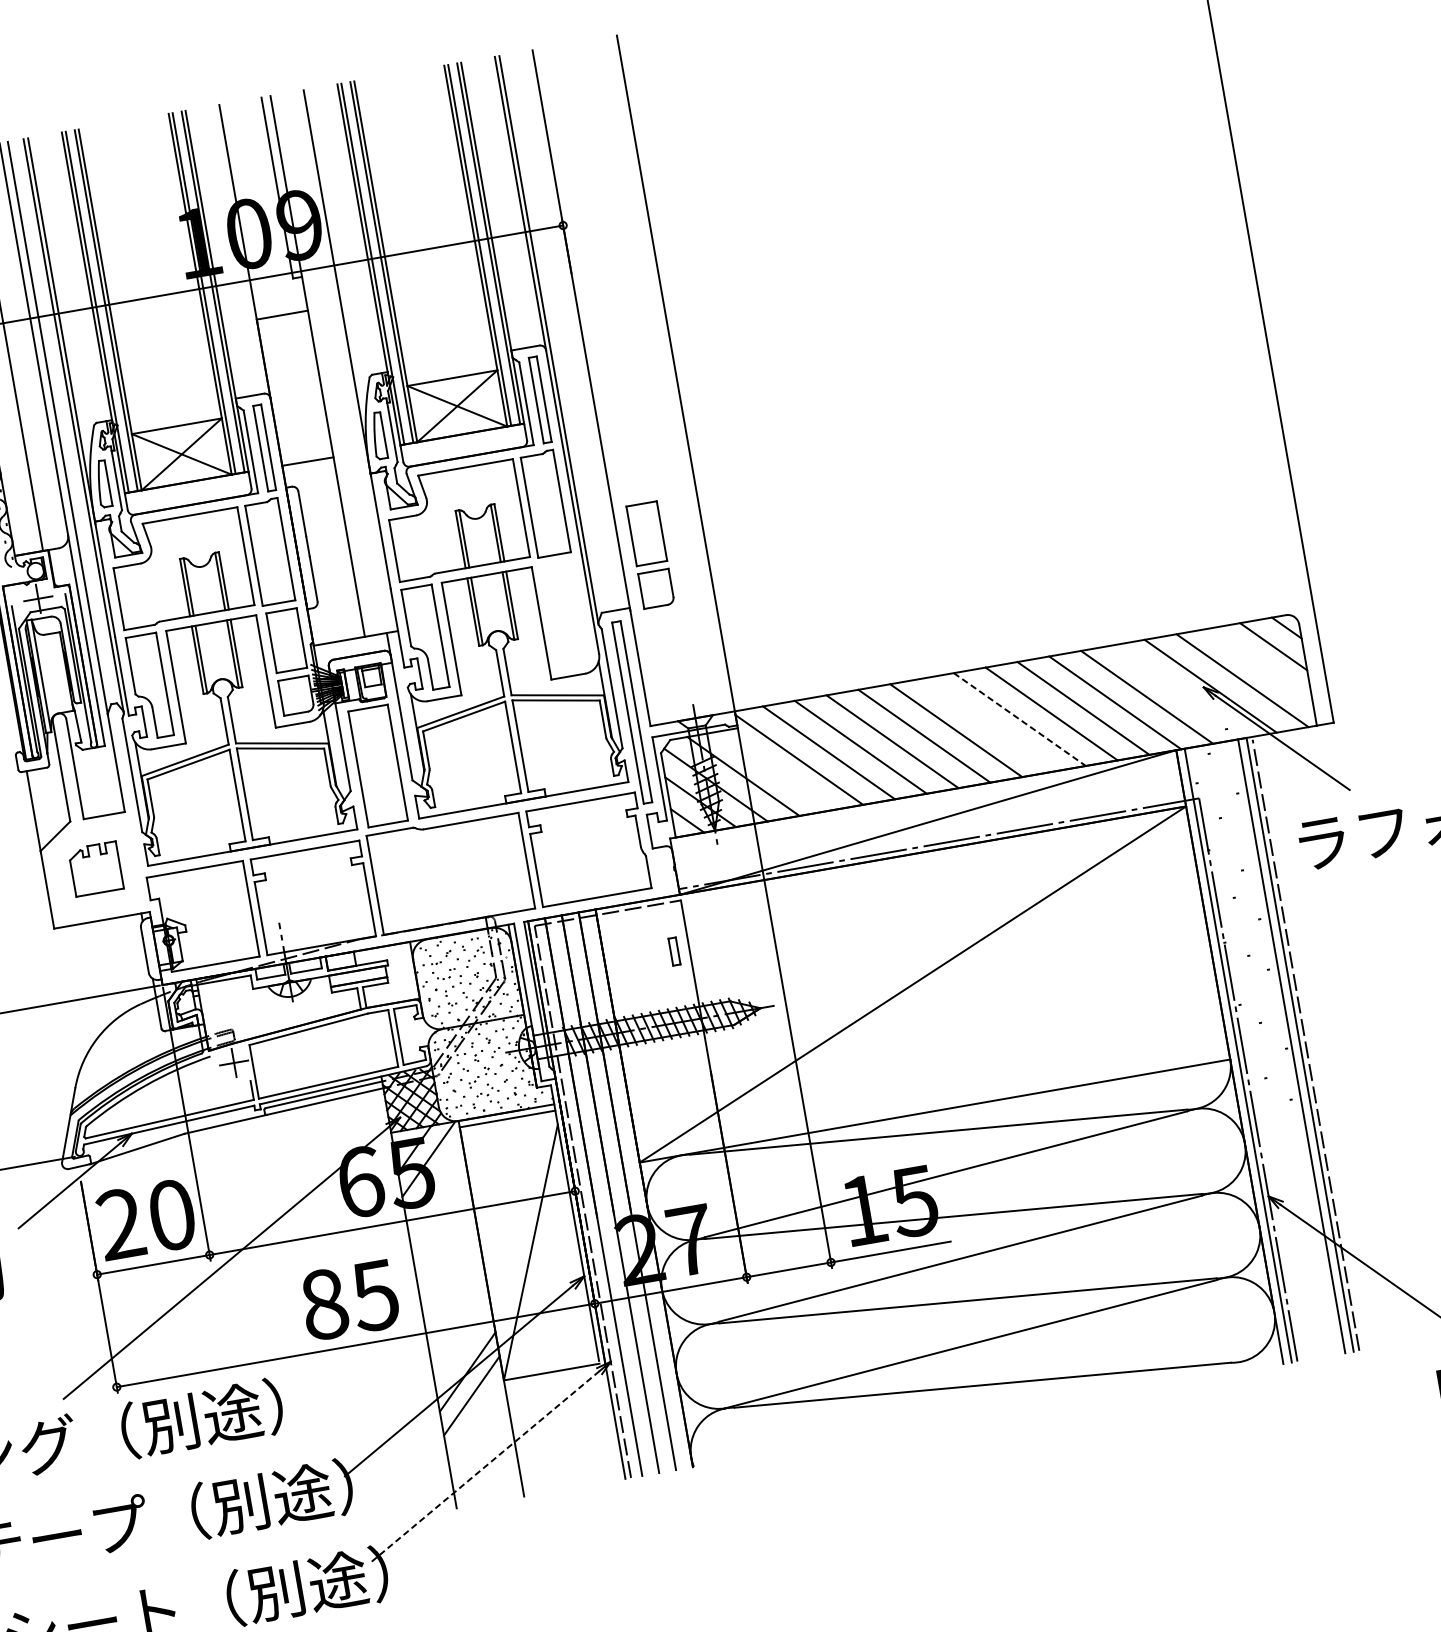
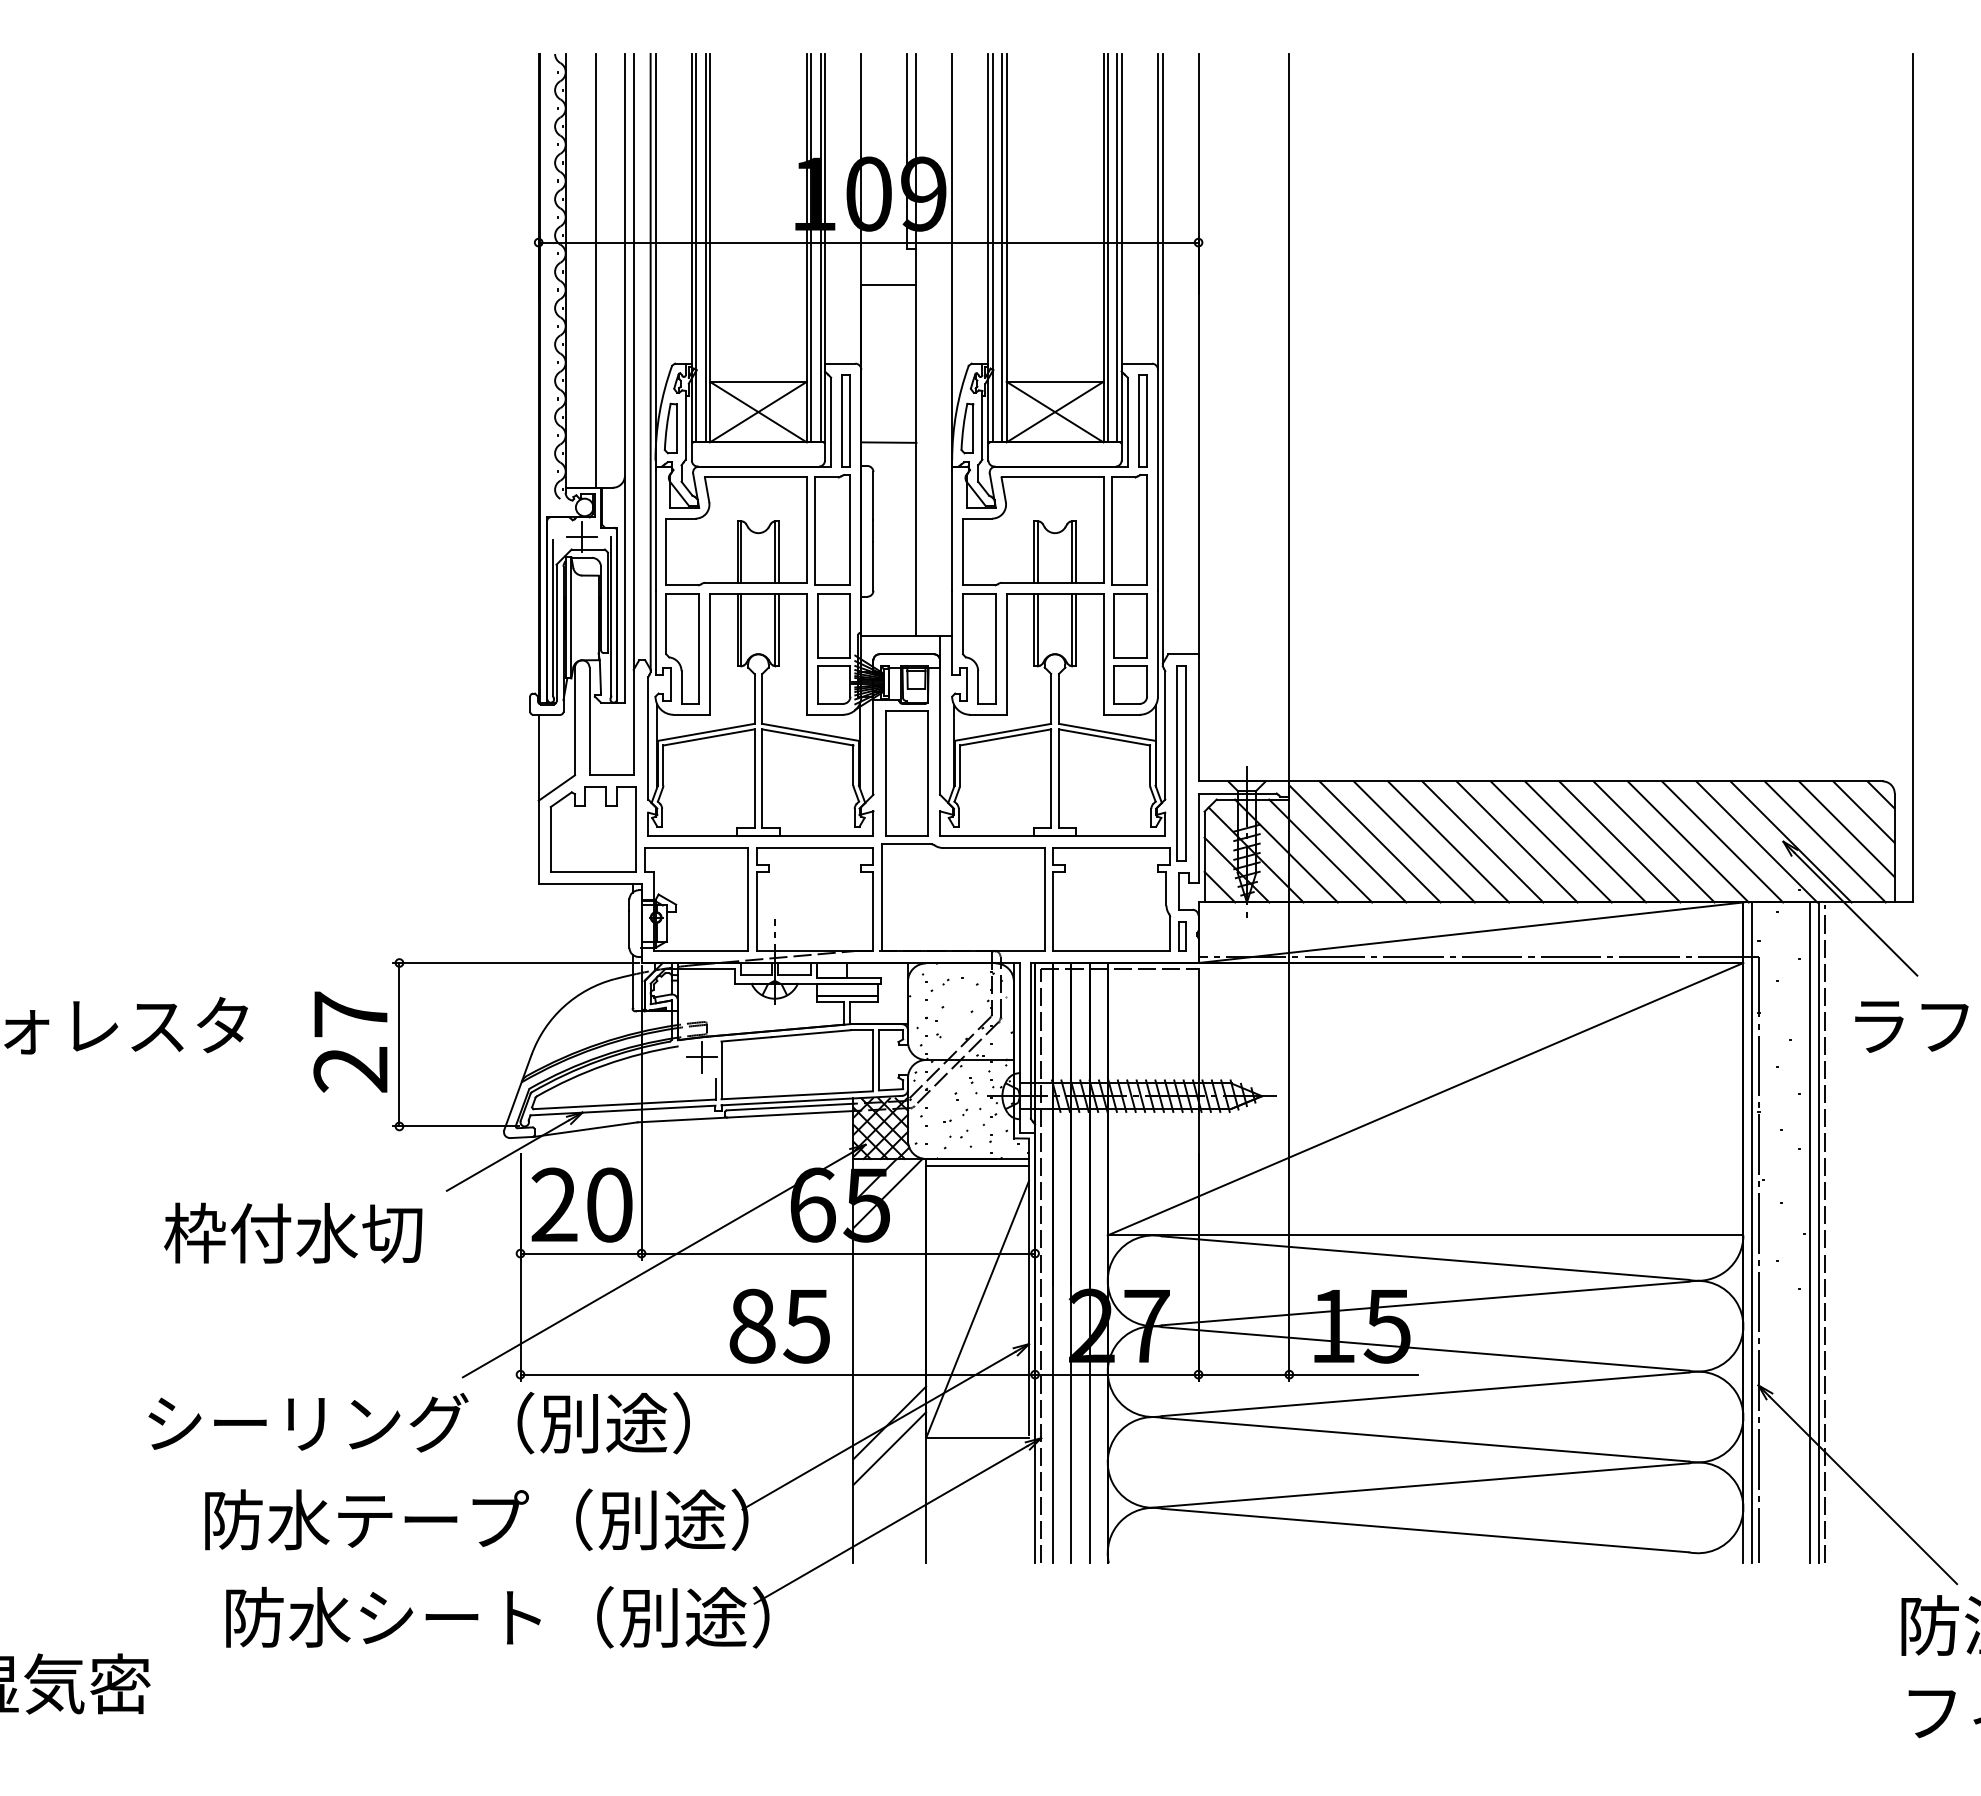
part: (650, 554) -> (1130, 648), moved
line: (1260, 665) -> (1846, 829), added
line: (1178, 691) -> (1756, 841), added
line: (1019, 719) -> (1585, 841), dashed -> solid
line: (987, 724) -> (1550, 841), added
line: (775, 770) -> (1320, 850), added
part: (95, 869) -> (592, 829), size x1.67
part: (674, 951) -> (1182, 936), moved
line: (485, 1466) -> (891, 1524), dashed -> solid

